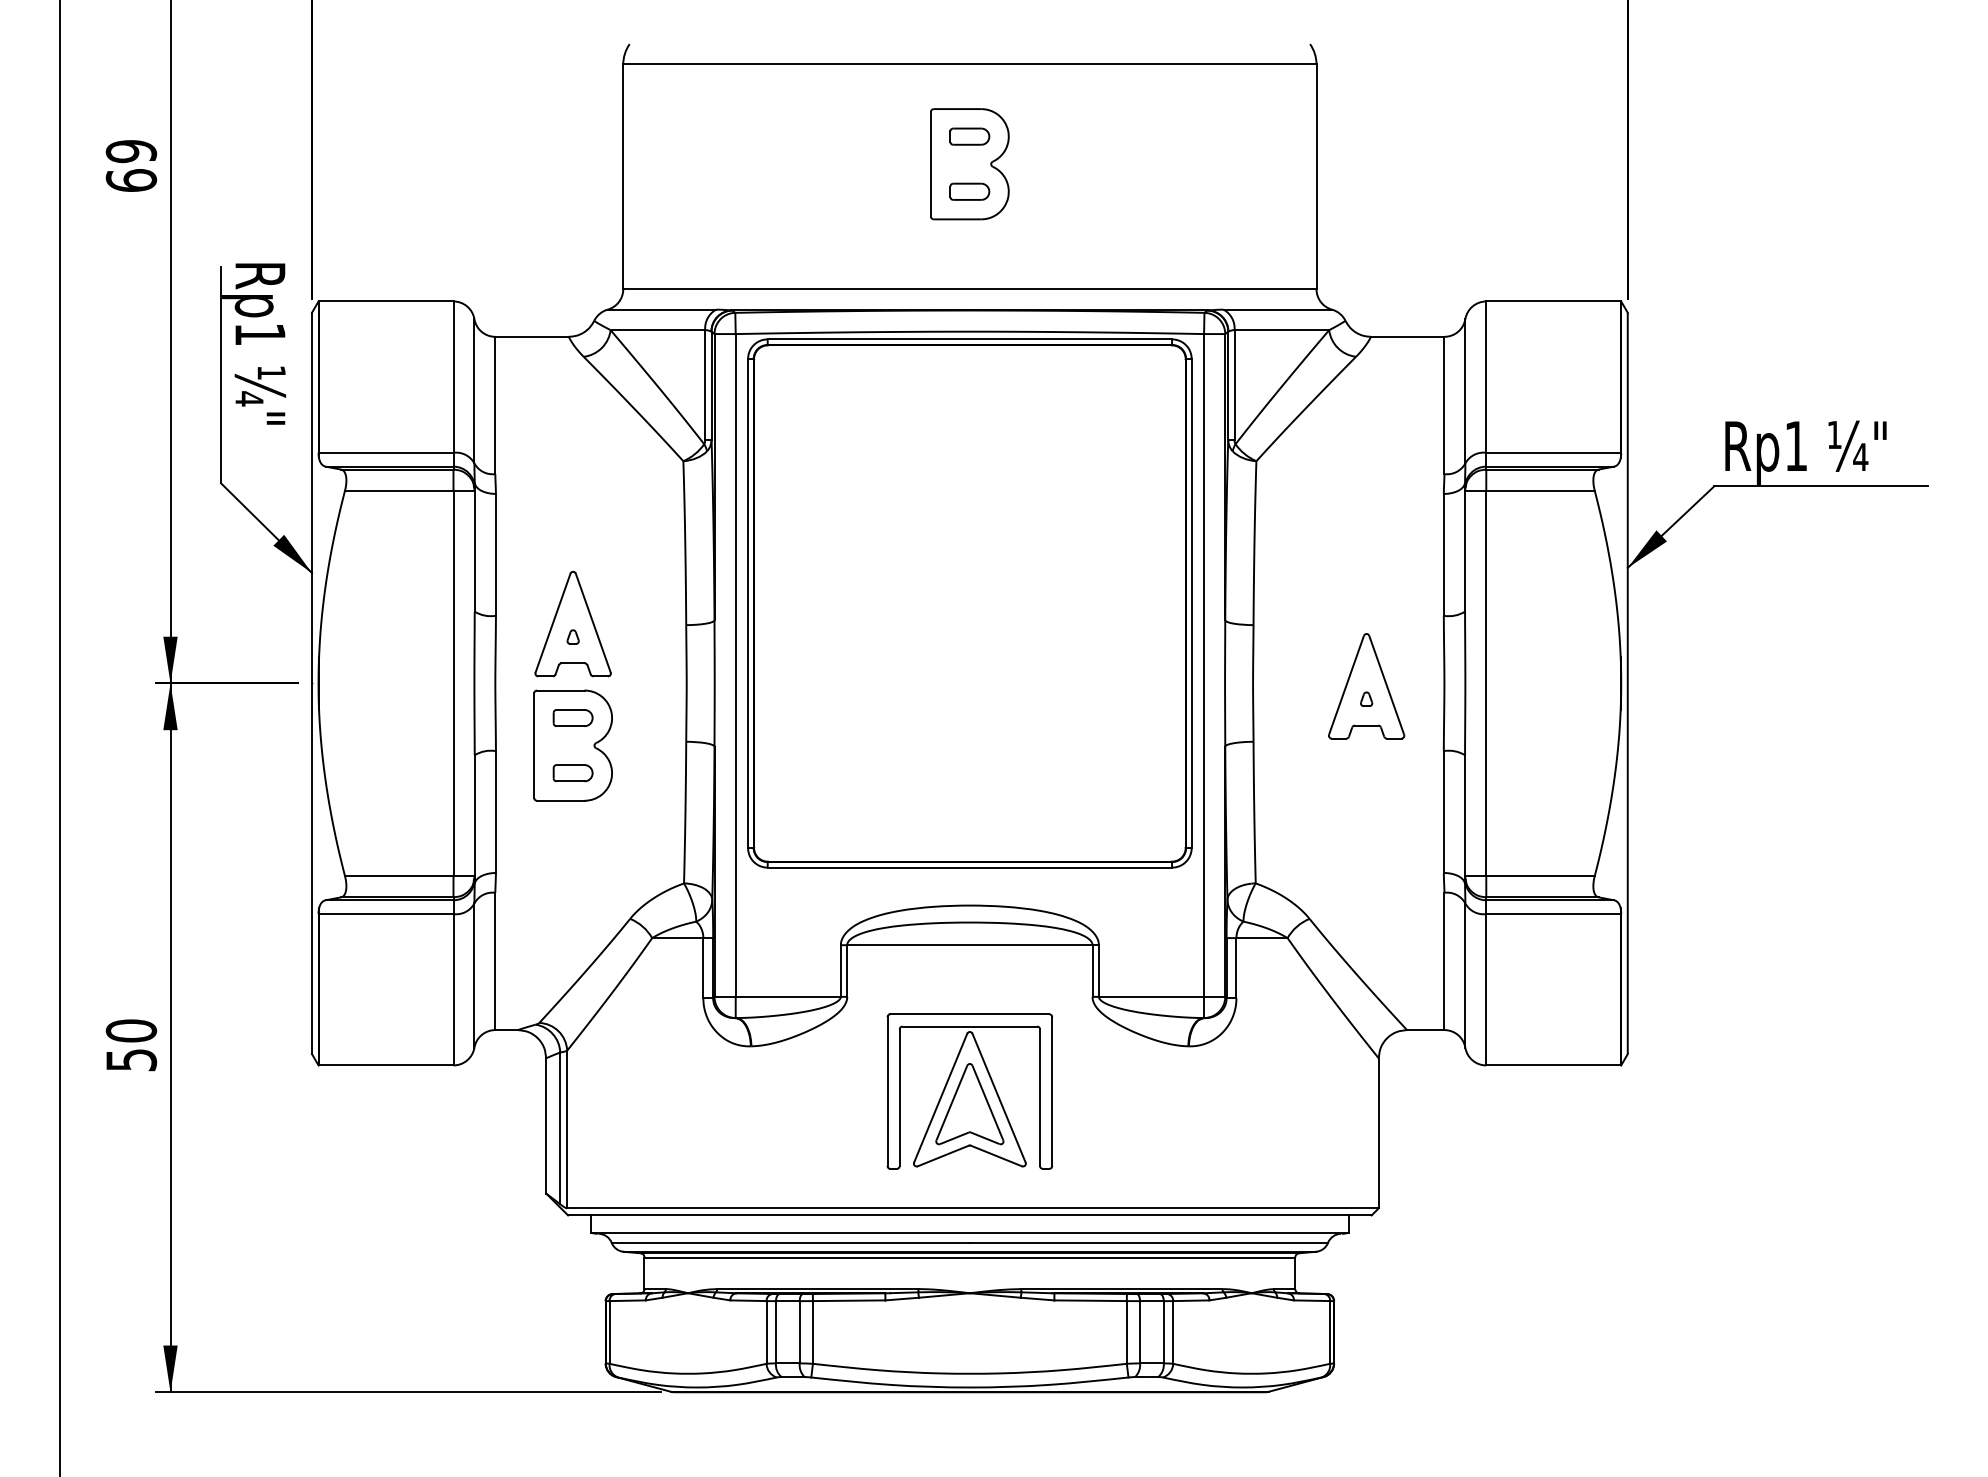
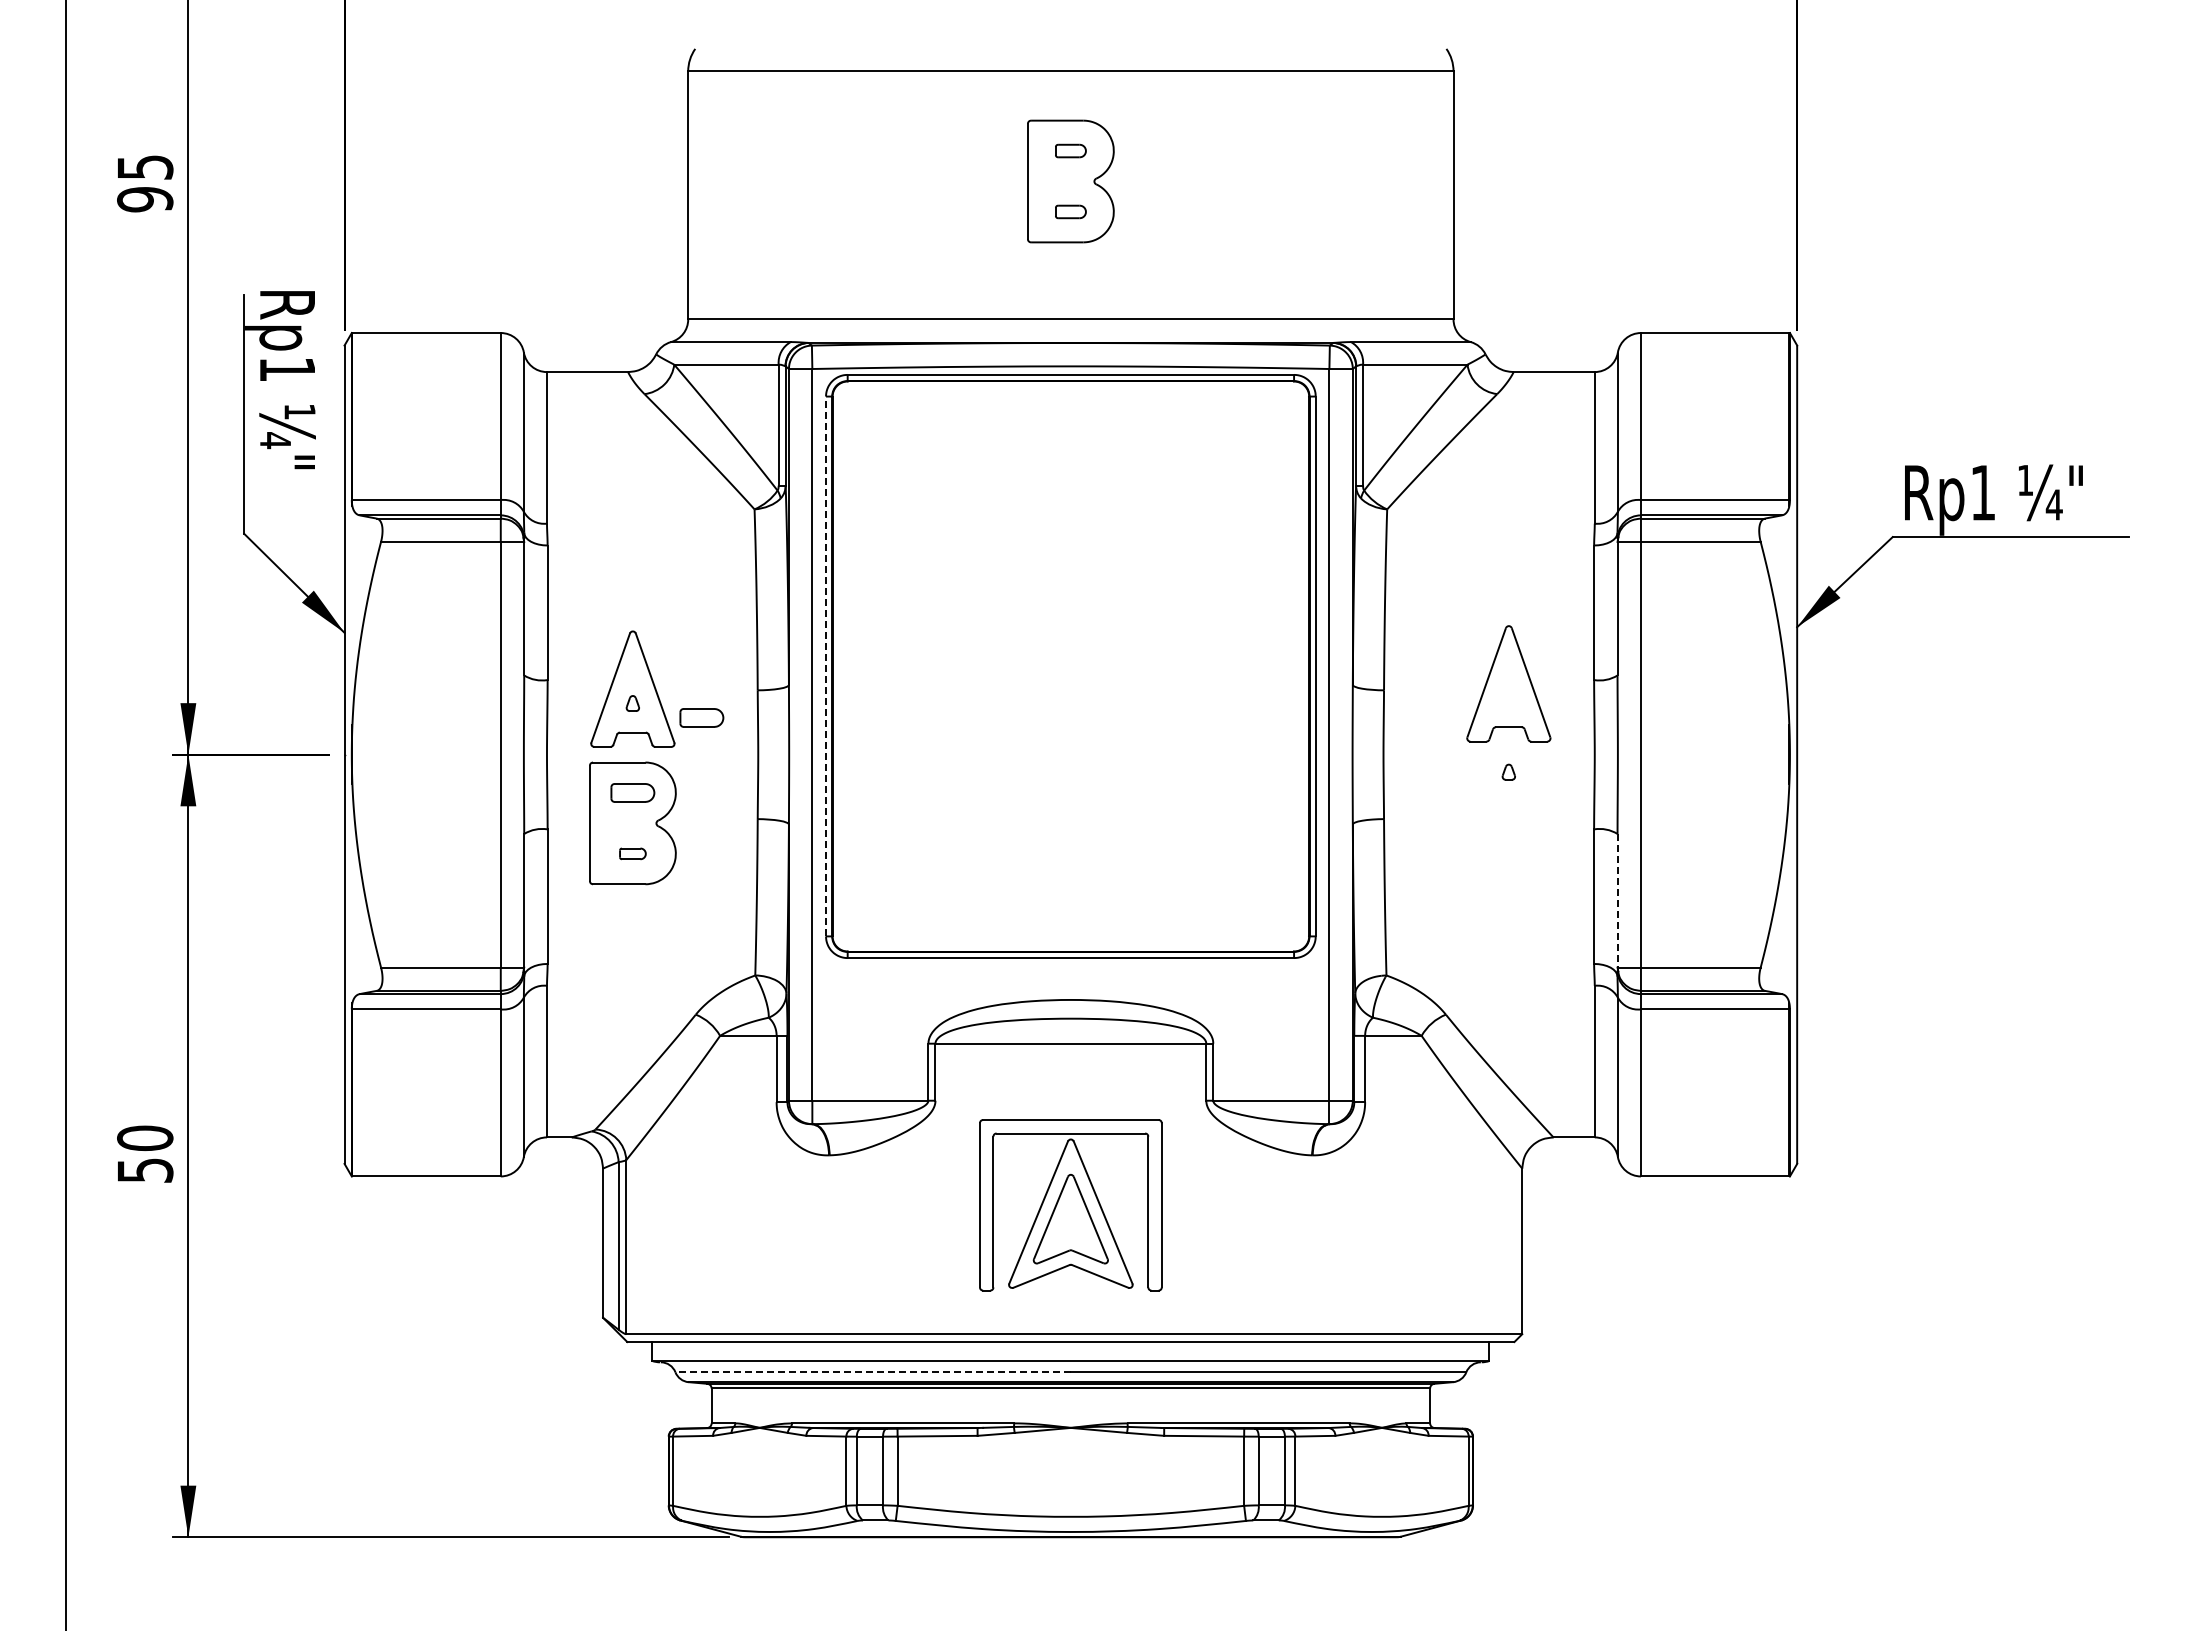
part: (969, 136) -> (1070, 150), size x0.7
text: (131, 166) -> (145, 183), 69 -> 95
part: (969, 191) -> (1070, 211), size x0.7
line: (748, 603) -> (826, 666), solid -> dashed
part: (635, 649) -> (701, 717), added
part: (1366, 685) -> (1508, 683), moved
part: (572, 772) -> (632, 853), size x0.6
line: (1465, 815) -> (1617, 900), solid -> dashed
line: (791, 1243) -> (873, 1372), solid -> dashed

